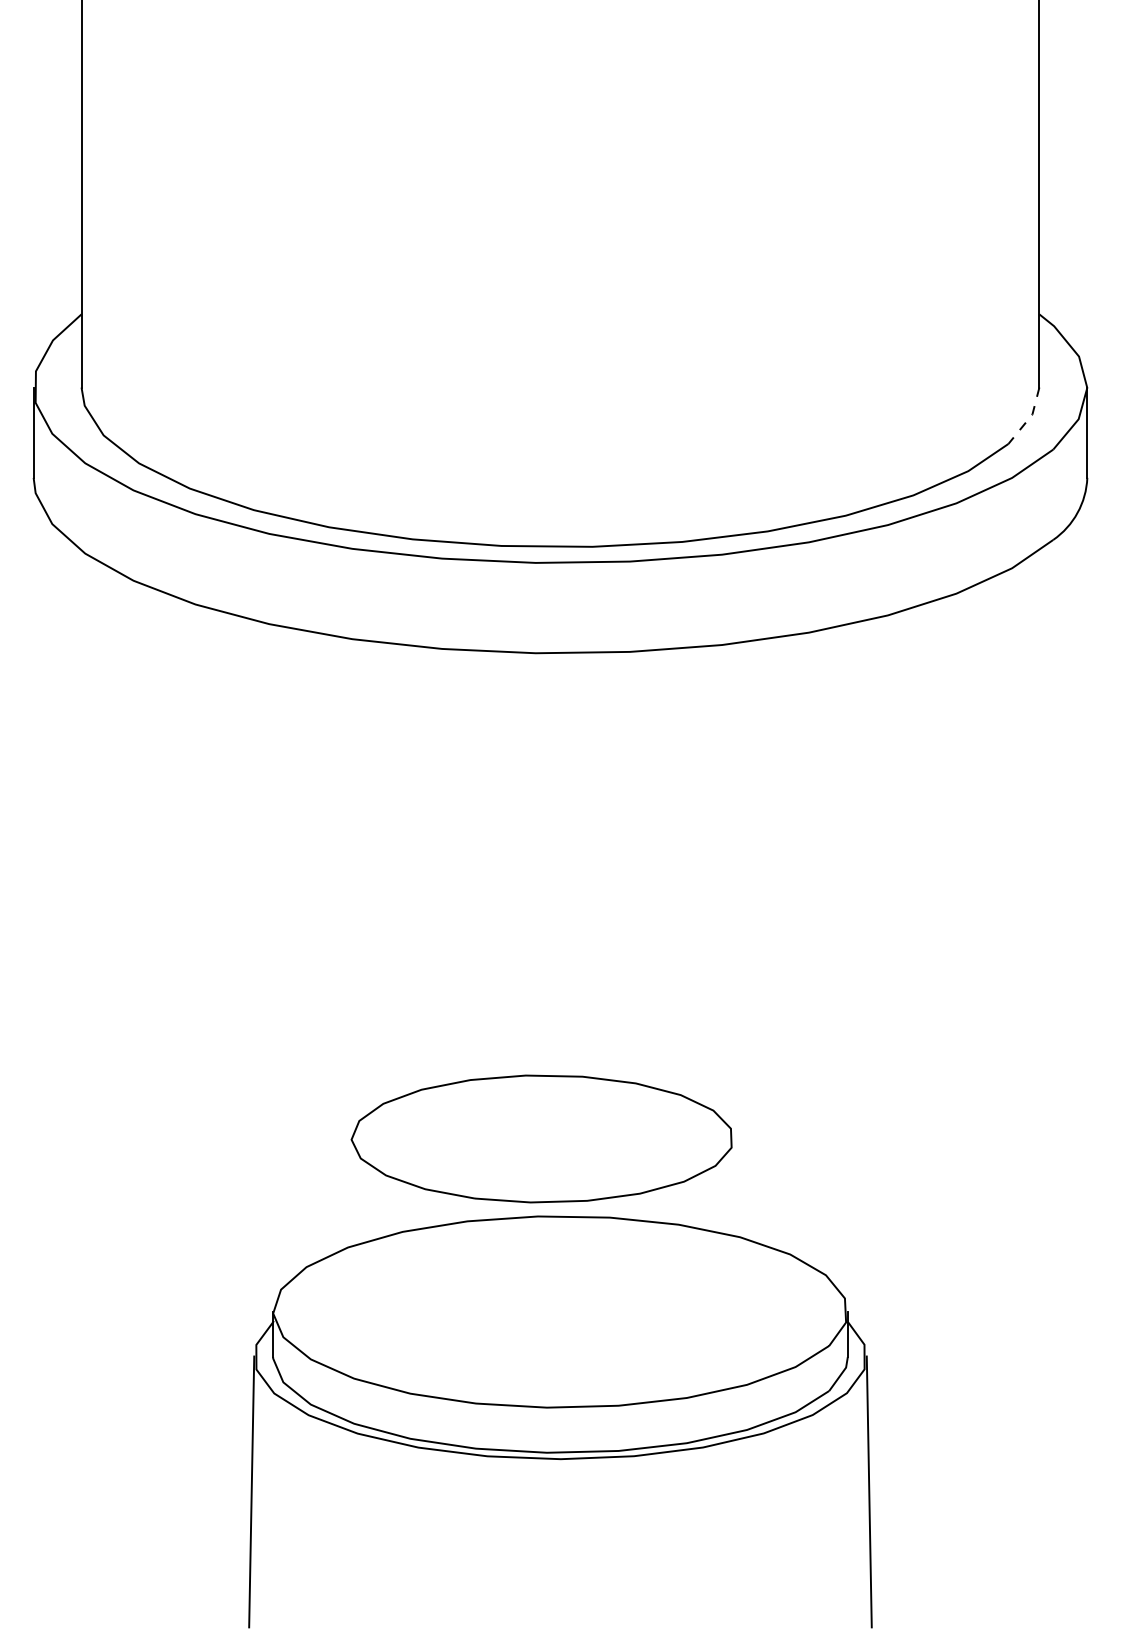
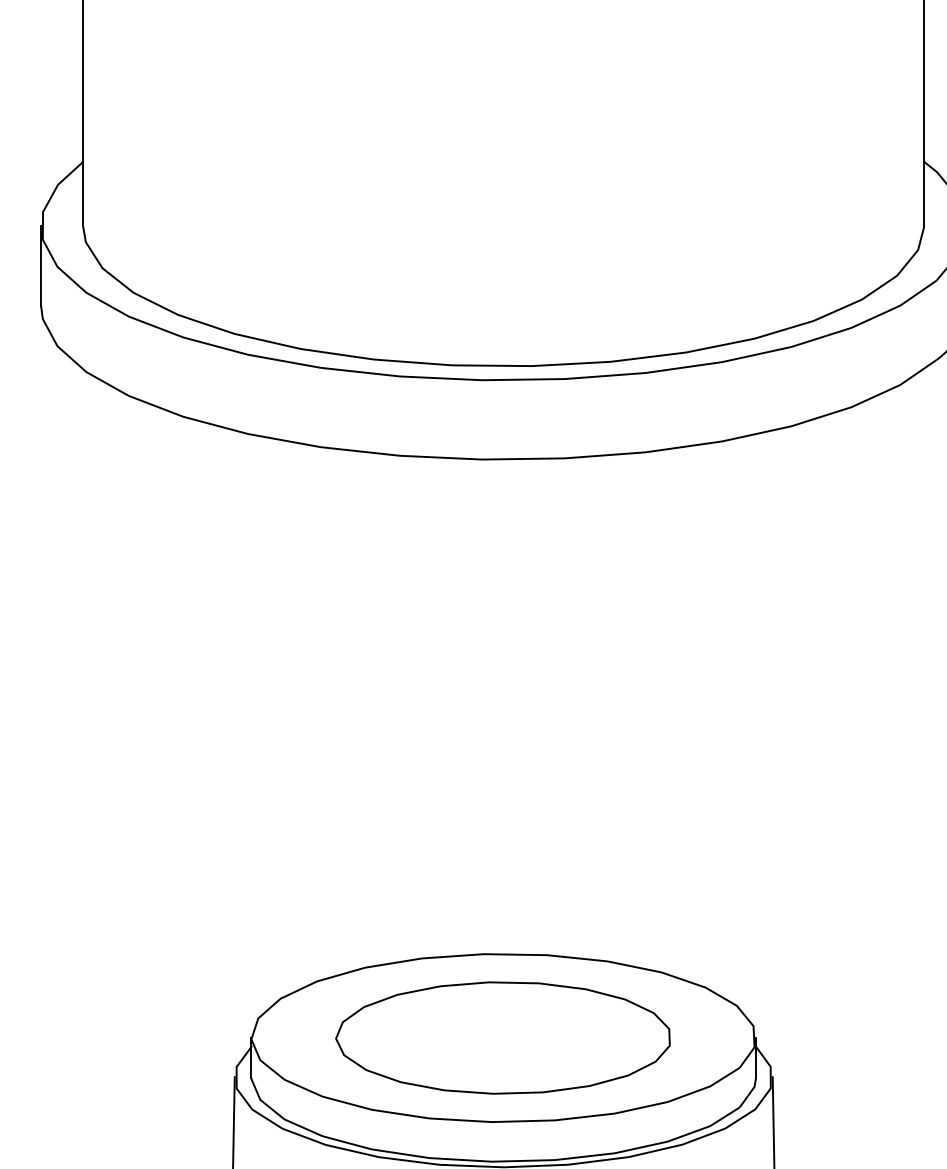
line: (1029, 418) -> (915, 253), dashed -> solid
part: (541, 1138) -> (502, 1037), moved

